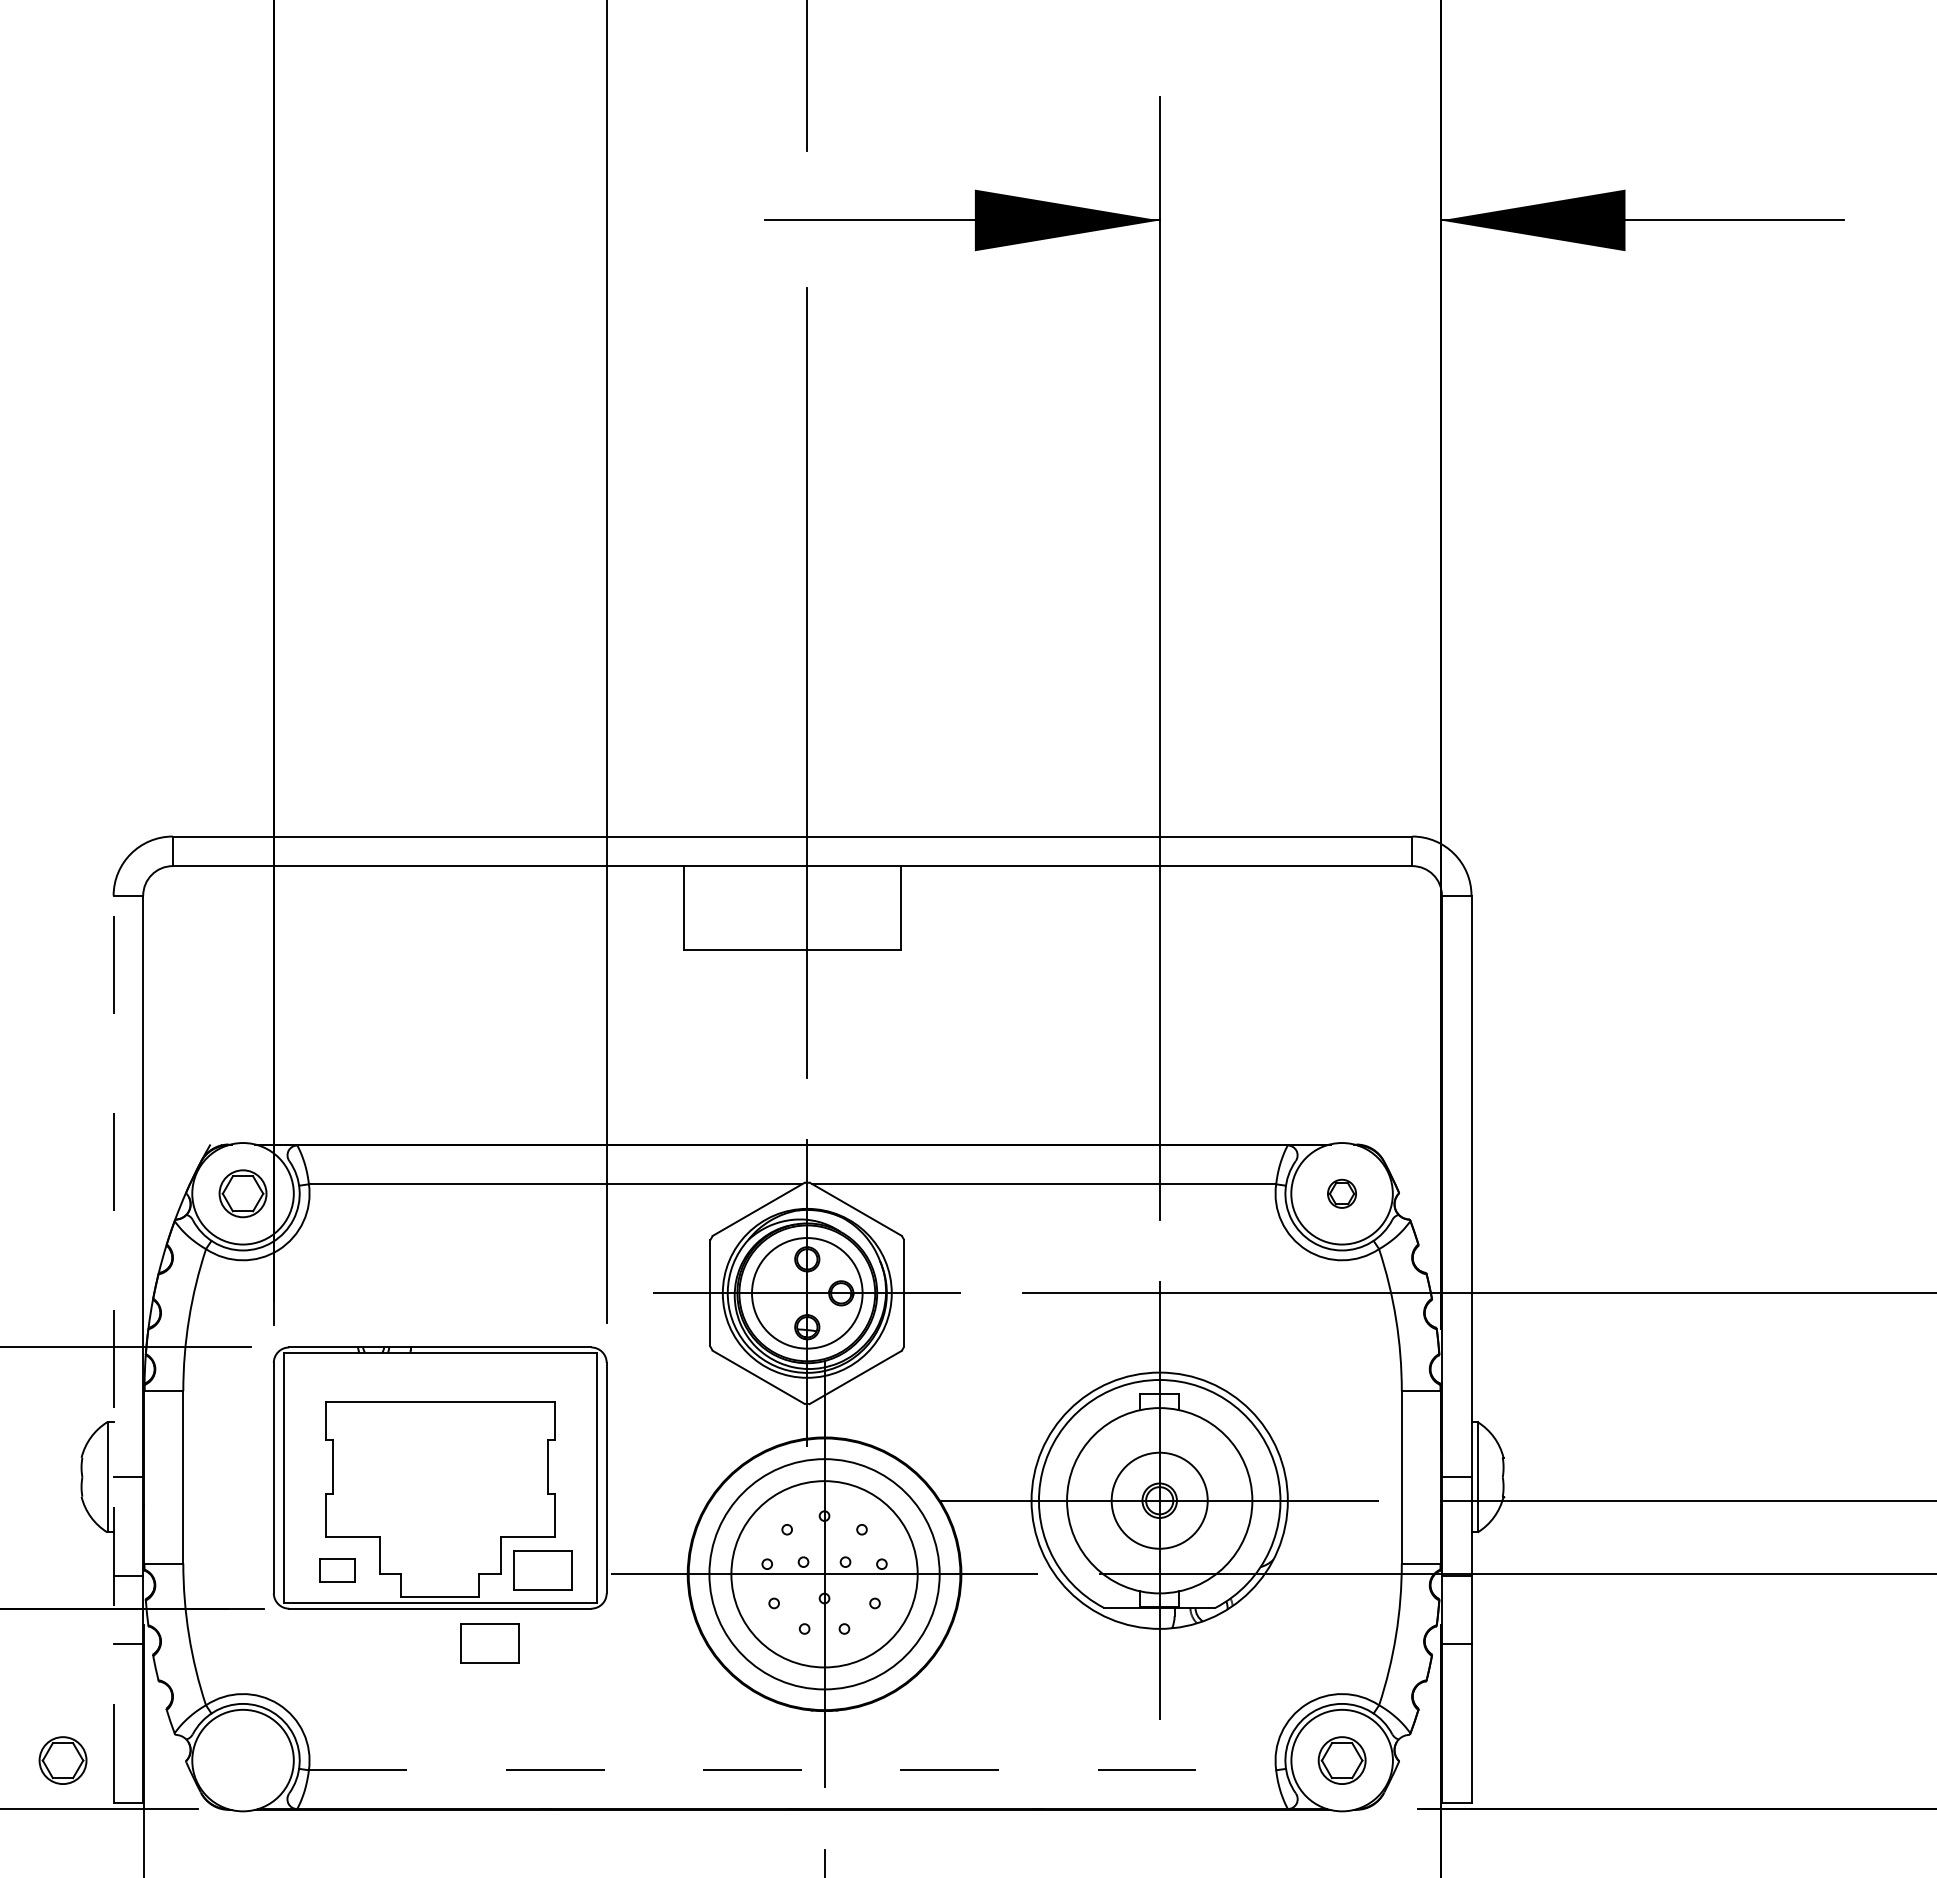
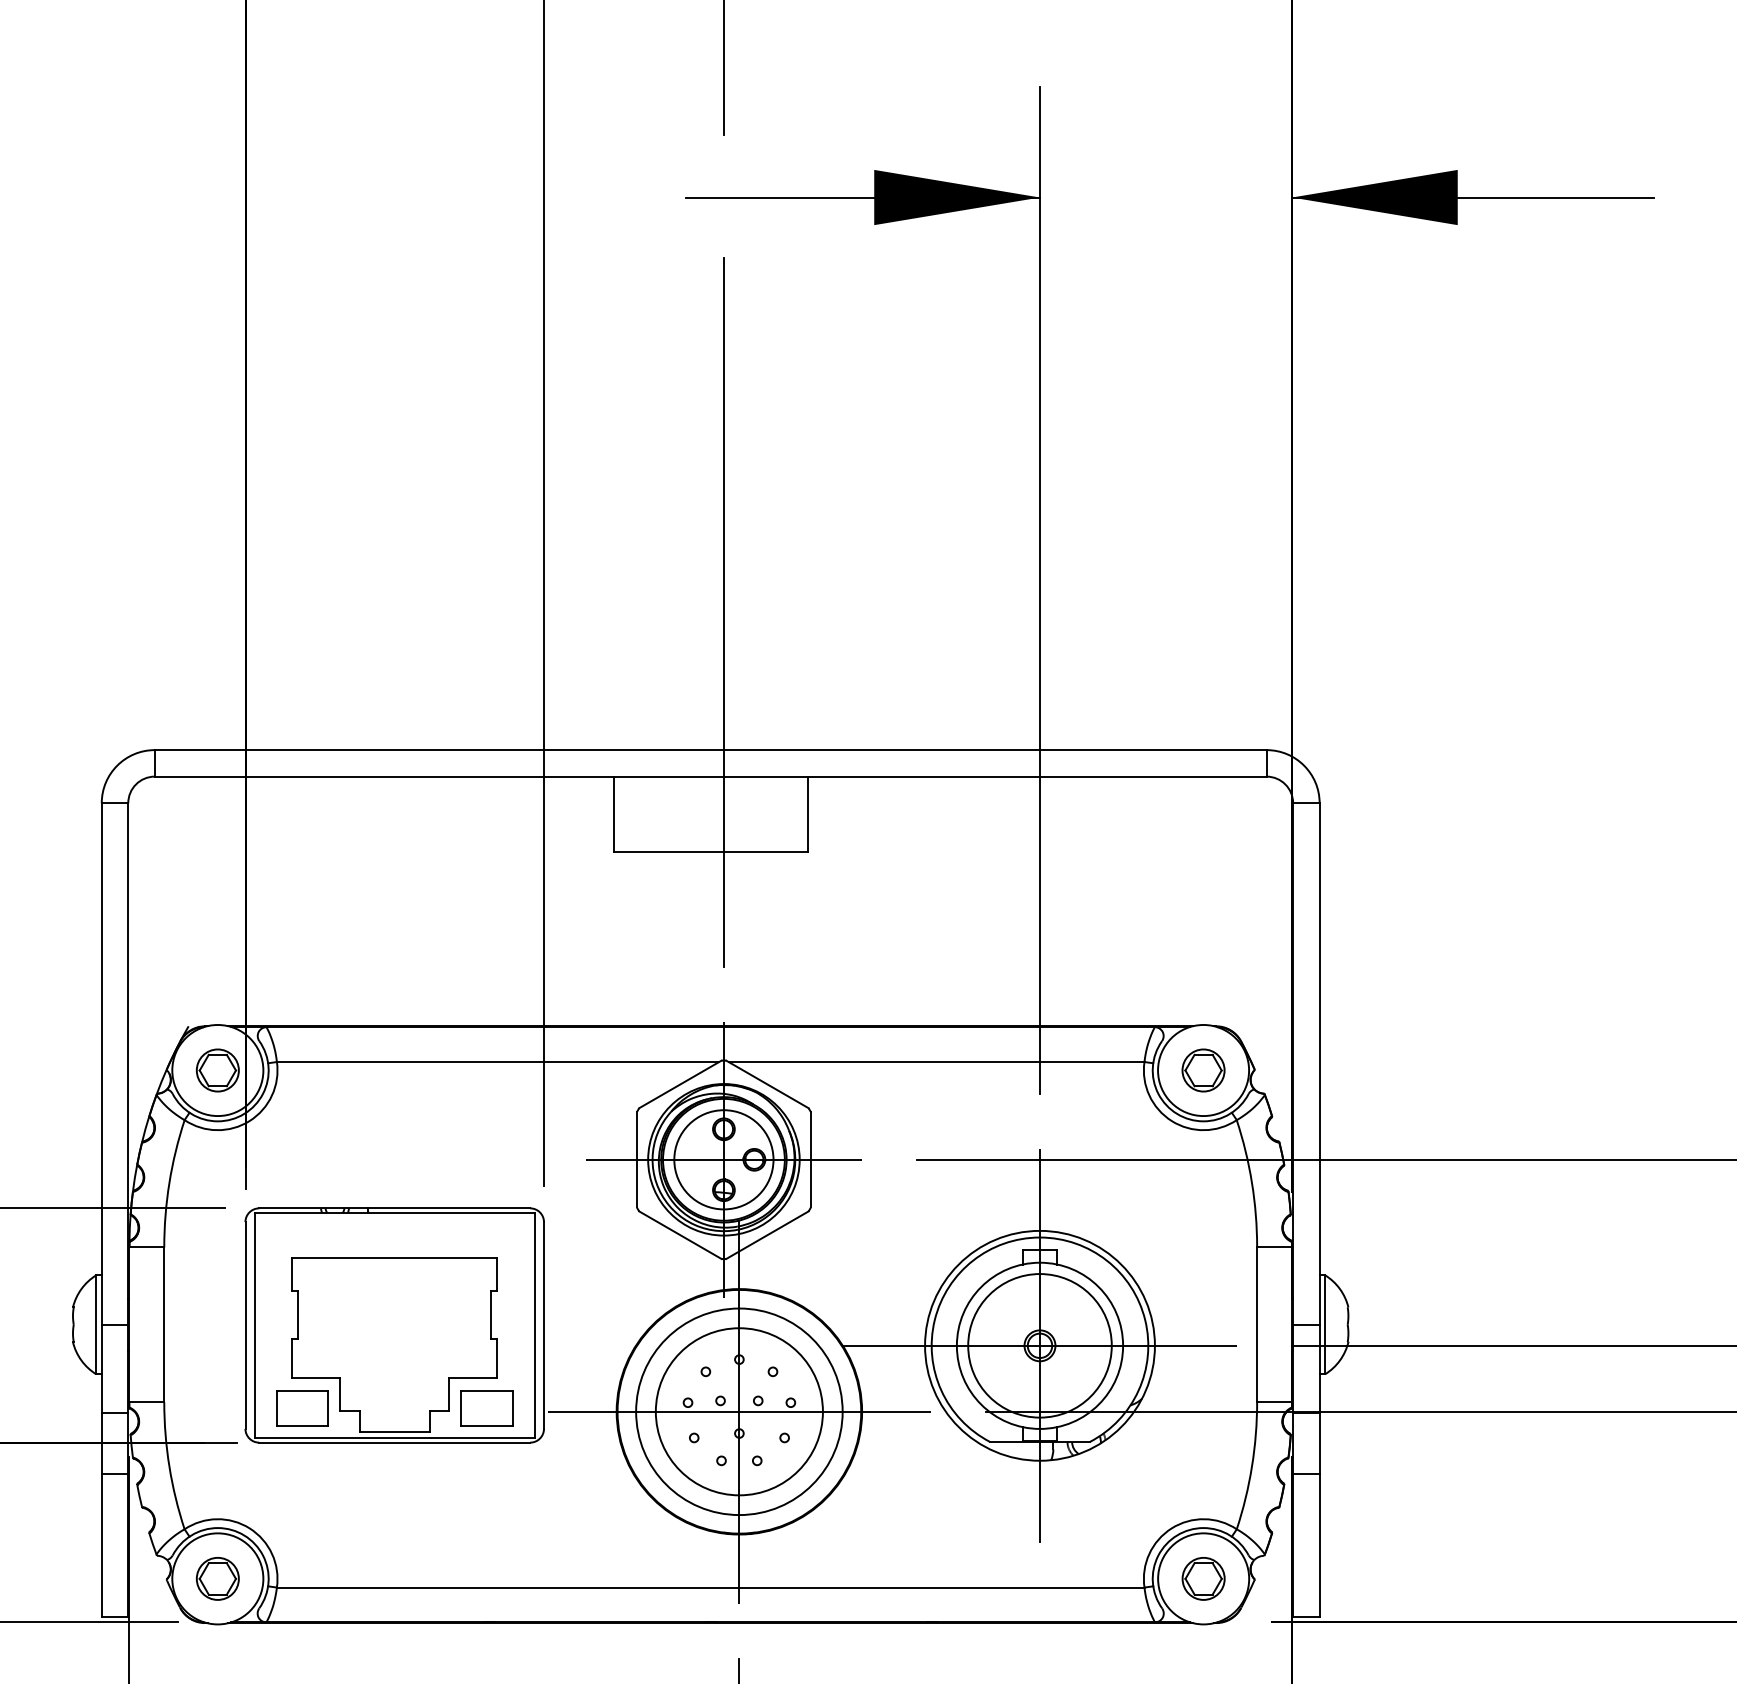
part: (1341, 1193) -> (1203, 1070), size x1.67
line: (113, 1348) -> (101, 1209), dashed -> solid
circle: (1159, 1500) -> (1039, 1345), size x1.67
part: (337, 1570) -> (302, 1408), size x1.67
part: (489, 1643) -> (438, 1473), removed
part: (62, 1760) -> (217, 1578), moved
line: (792, 1770) -> (710, 1587), dashed -> solid

